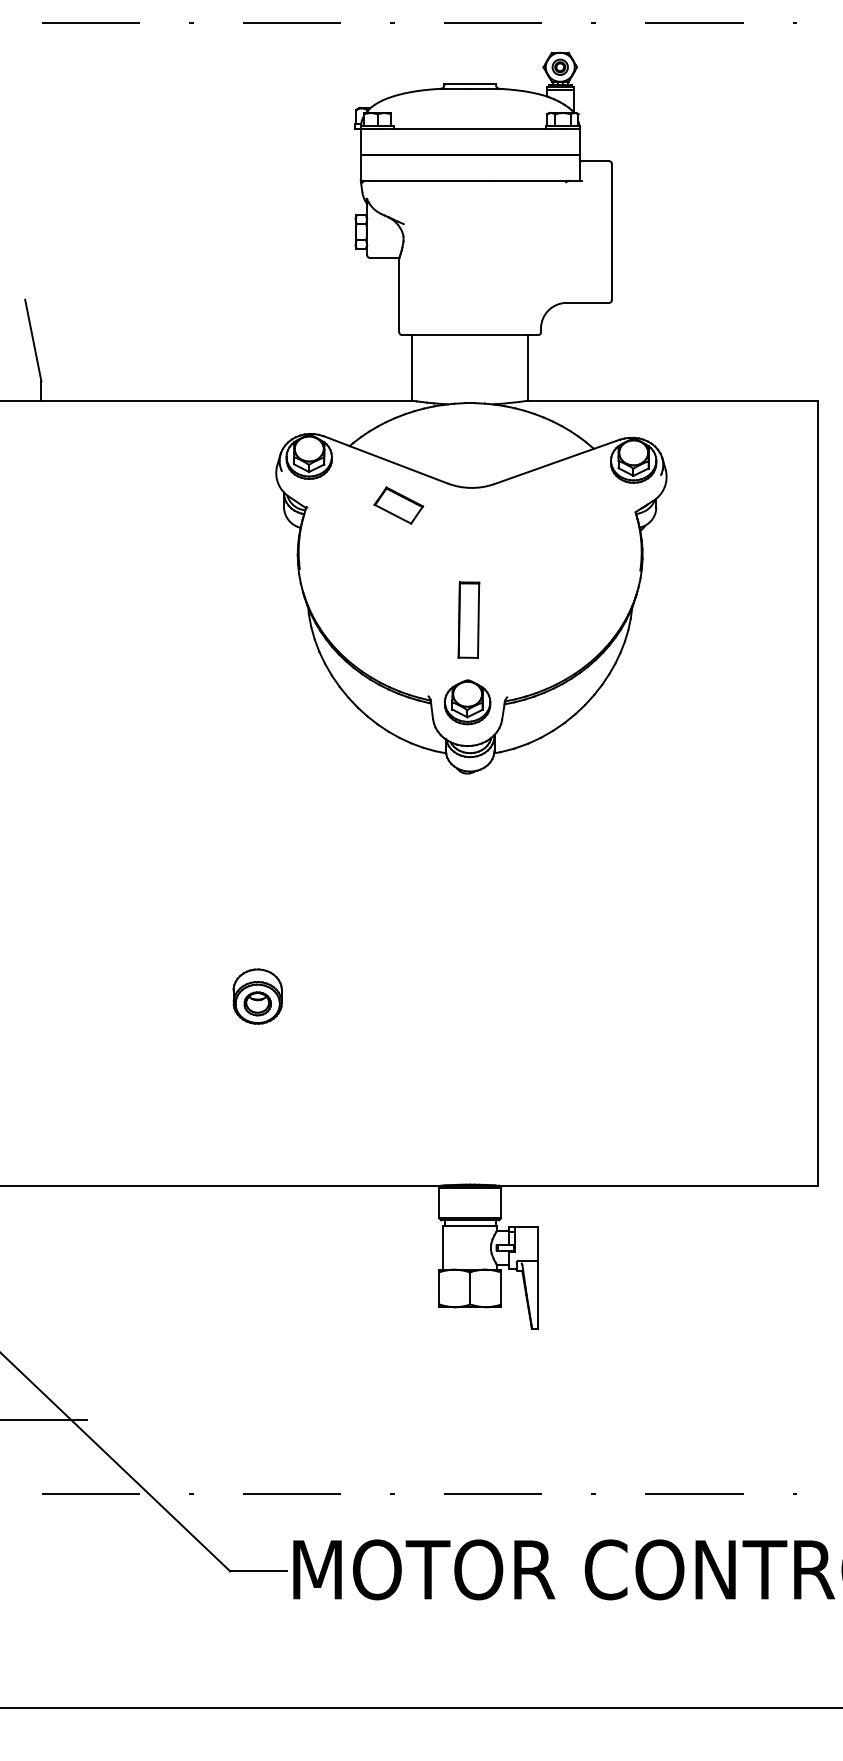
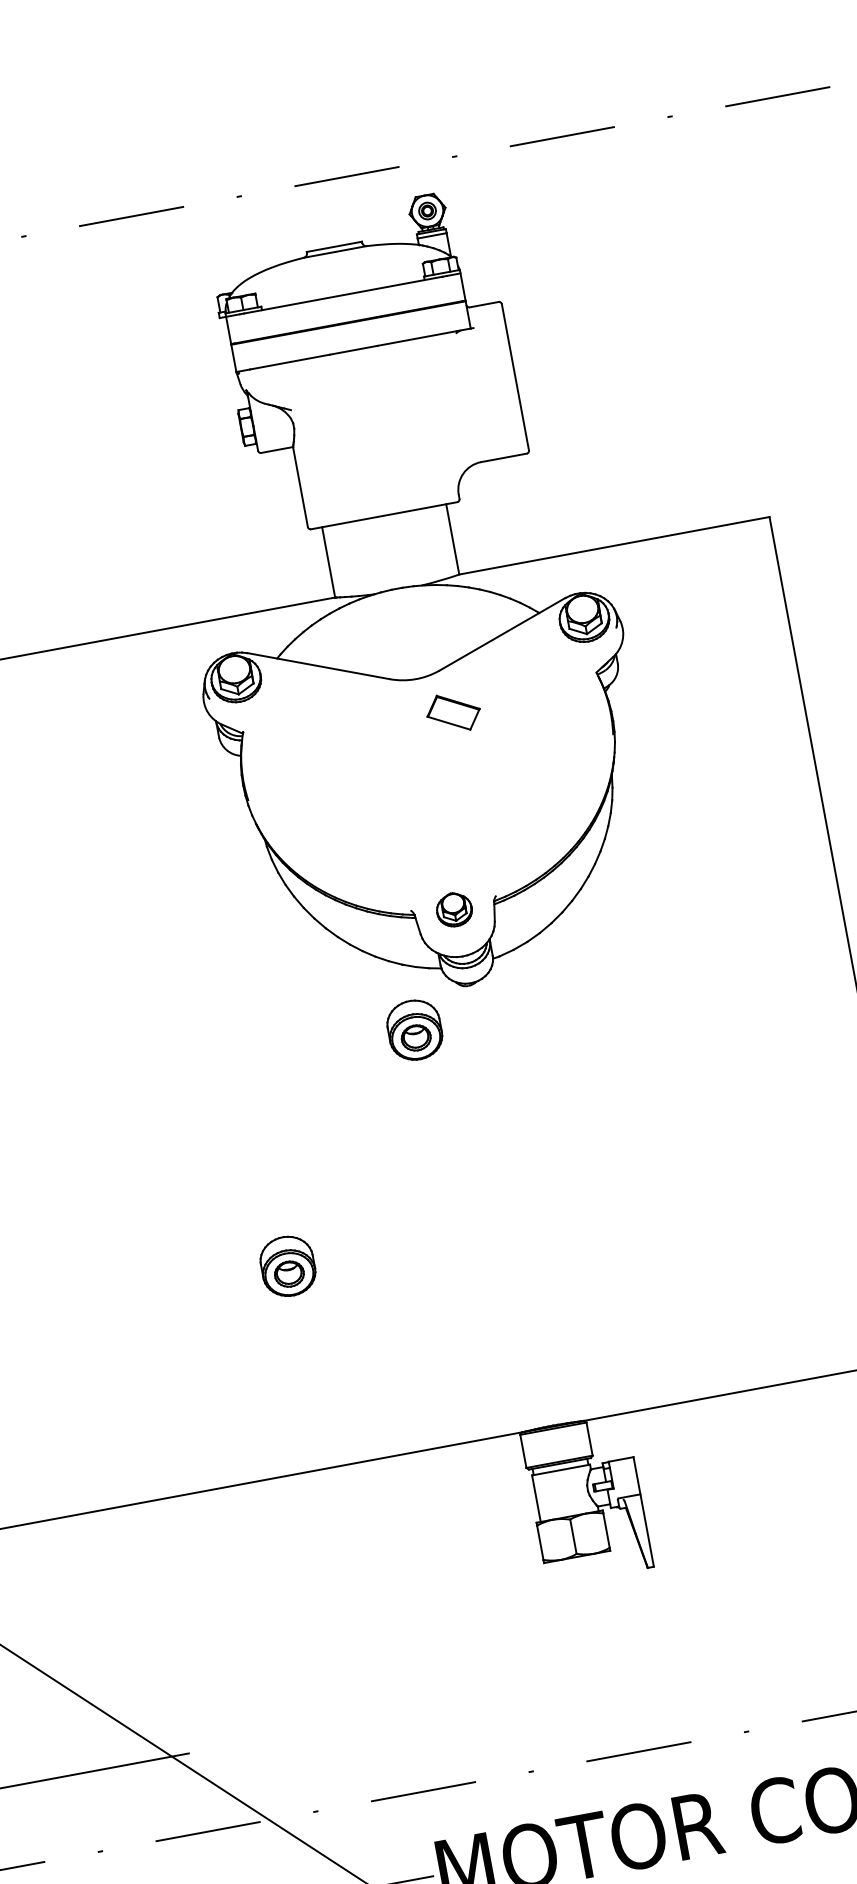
part: (398, 505) -> (453, 712), moved
part: (468, 619) -> (438, 820), removed
part: (467, 702) -> (454, 909), size x0.7
part: (411, 804) -> (414, 1030), added

